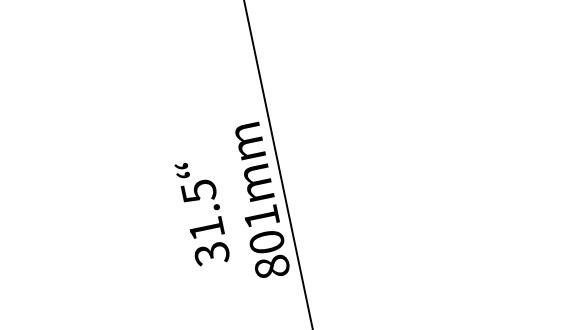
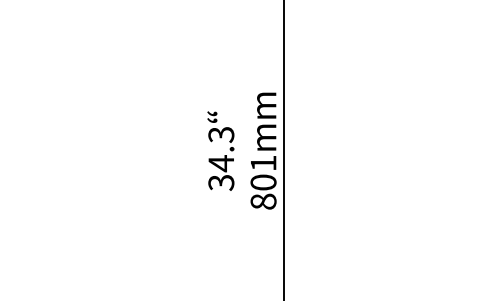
text: (201, 210) -> (220, 149), 31.5 -> 34.3

